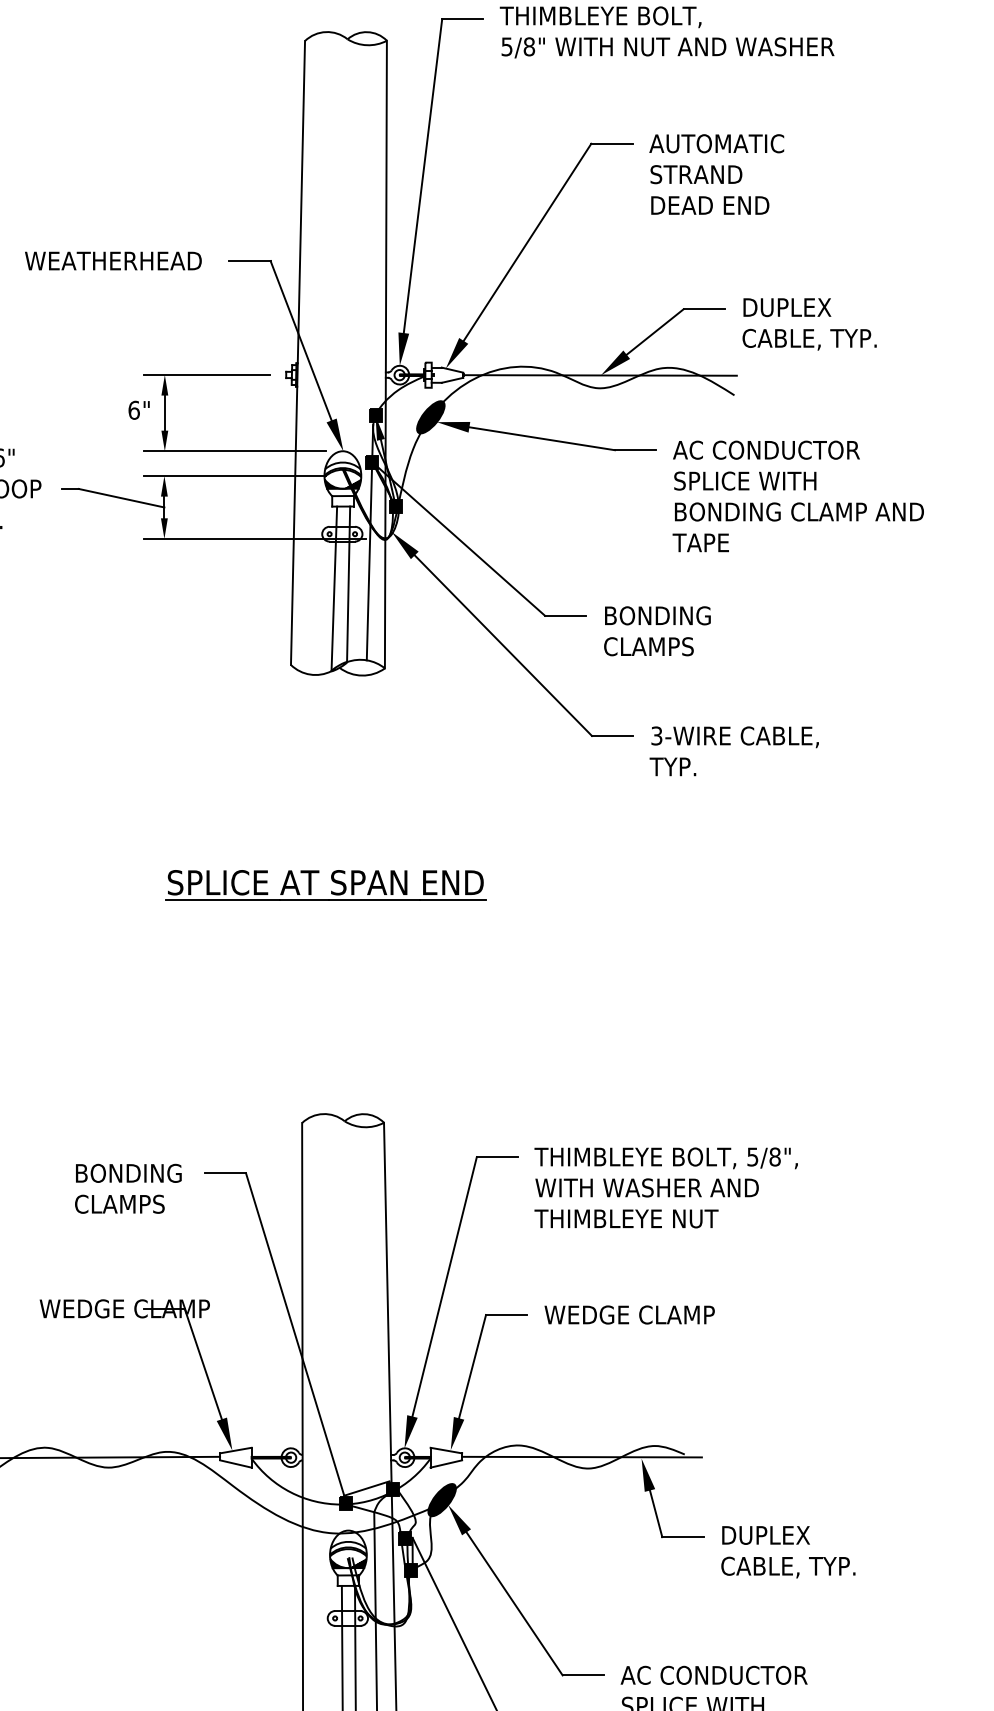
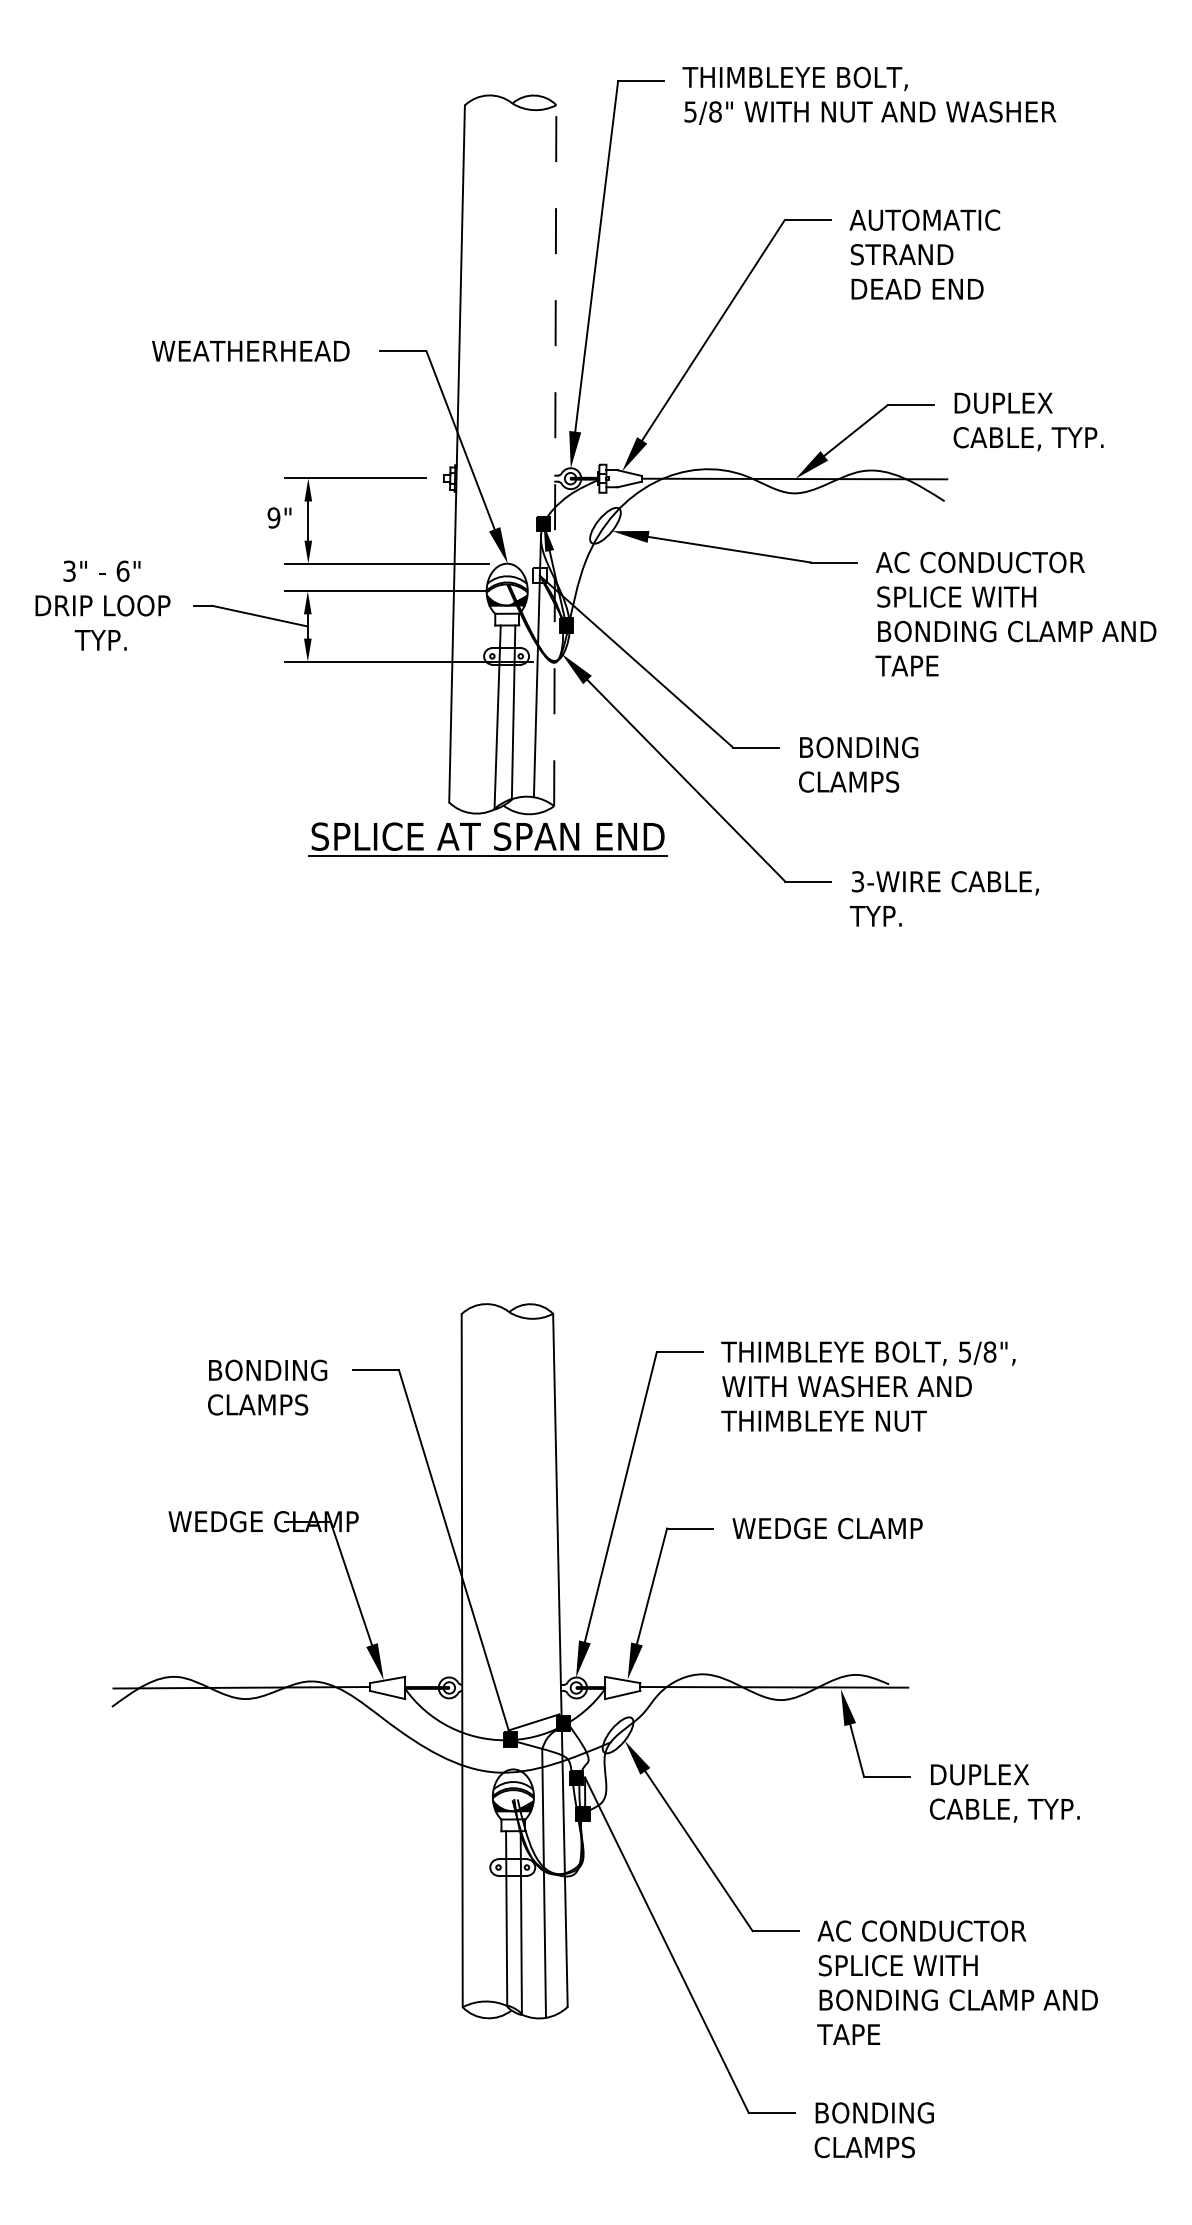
line: (386, 354) -> (555, 455), solid -> dashed
text: (133, 409) -> (273, 517), 6" -> 9"
fill: (430, 417) -> (605, 525), removed
fill: (371, 461) -> (539, 575), removed
part: (332, 881) -> (495, 835), moved
fill: (441, 1500) -> (617, 1735), removed

